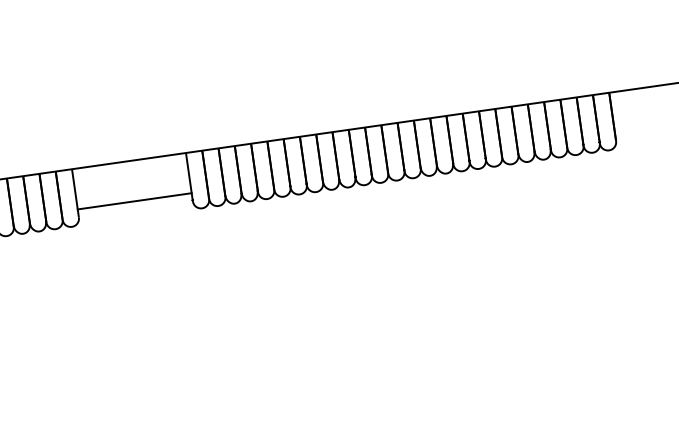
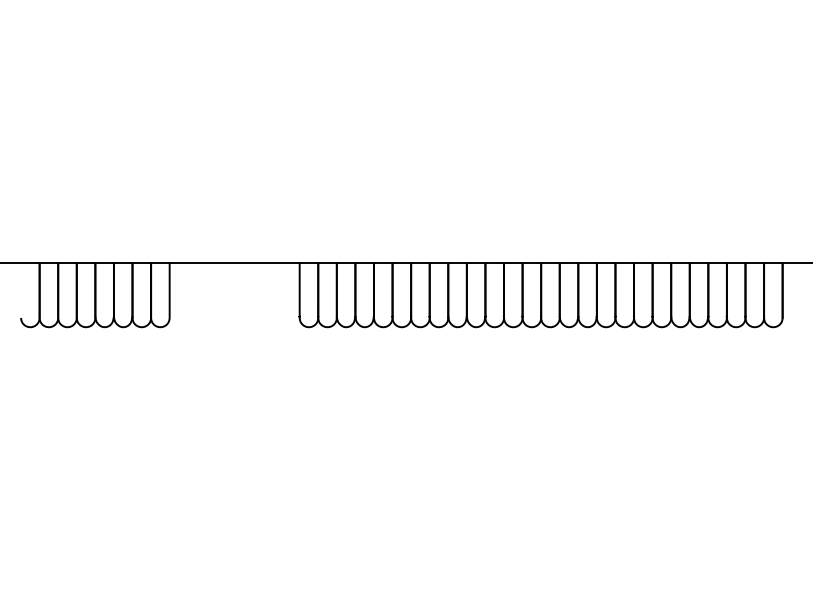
line: (134, 201) -> (234, 308), removed

